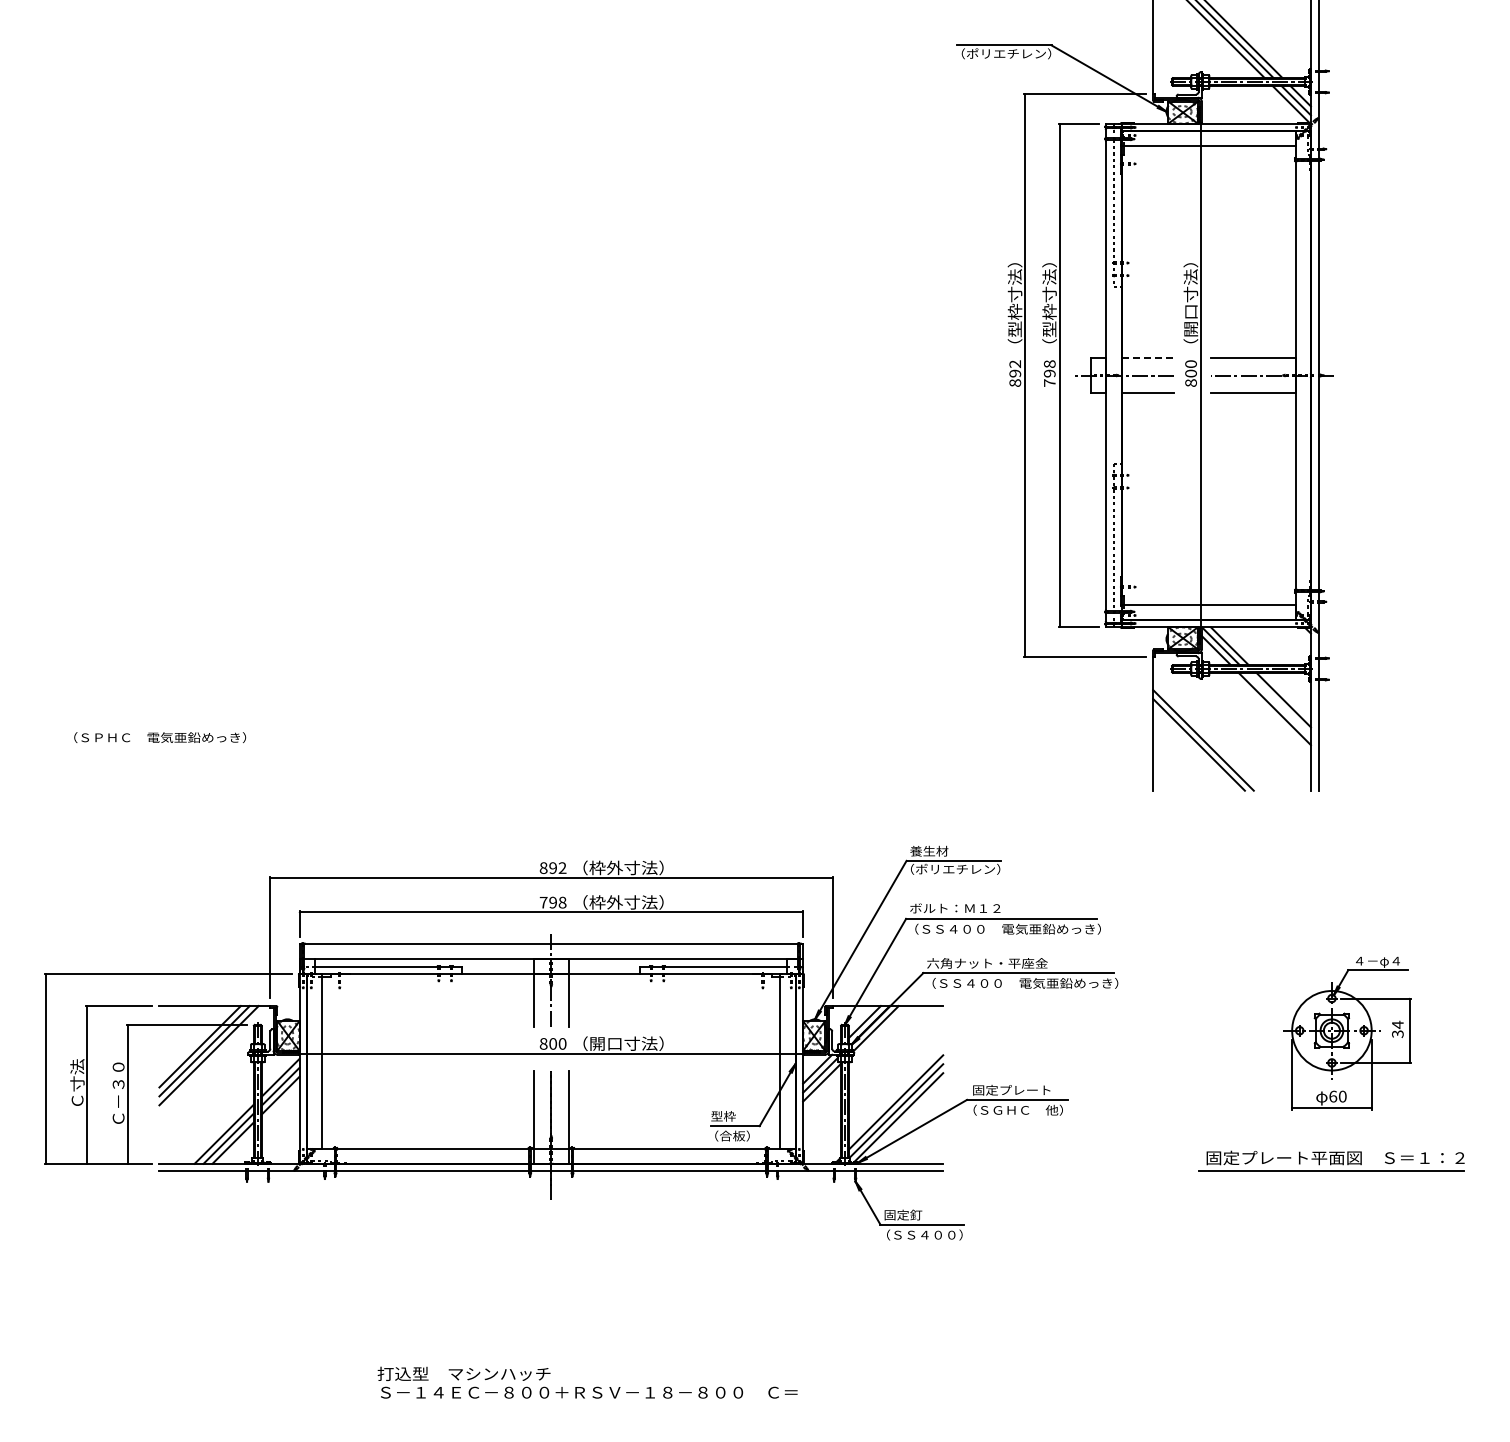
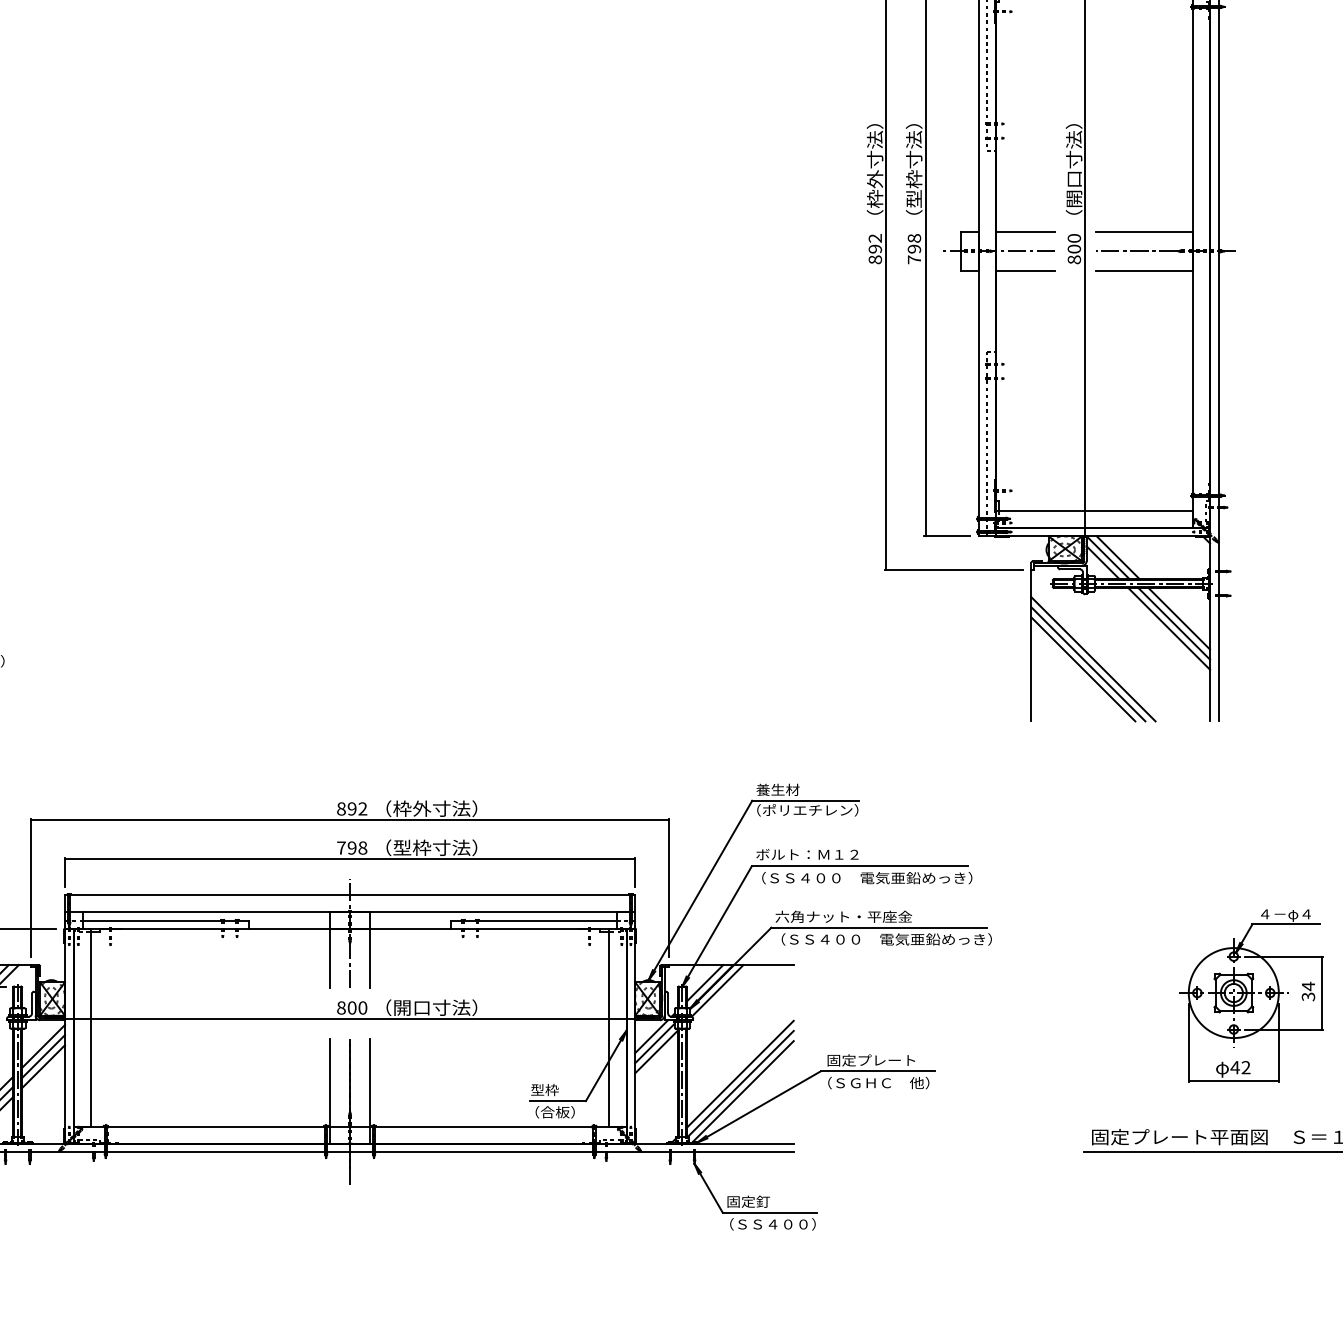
text: (1014, 320) -> (874, 189), （型枠寸法） -> （枠外寸法）
line: (1148, 358) -> (1026, 232), dashed -> solid
line: (1278, 704) -> (1173, 623), added
line: (1207, 735) -> (1092, 658), added
text: (605, 902) -> (411, 847), （枠外寸法） -> （型枠寸法）
text: (1337, 1096) -> (1240, 1067), 60 -> 42

